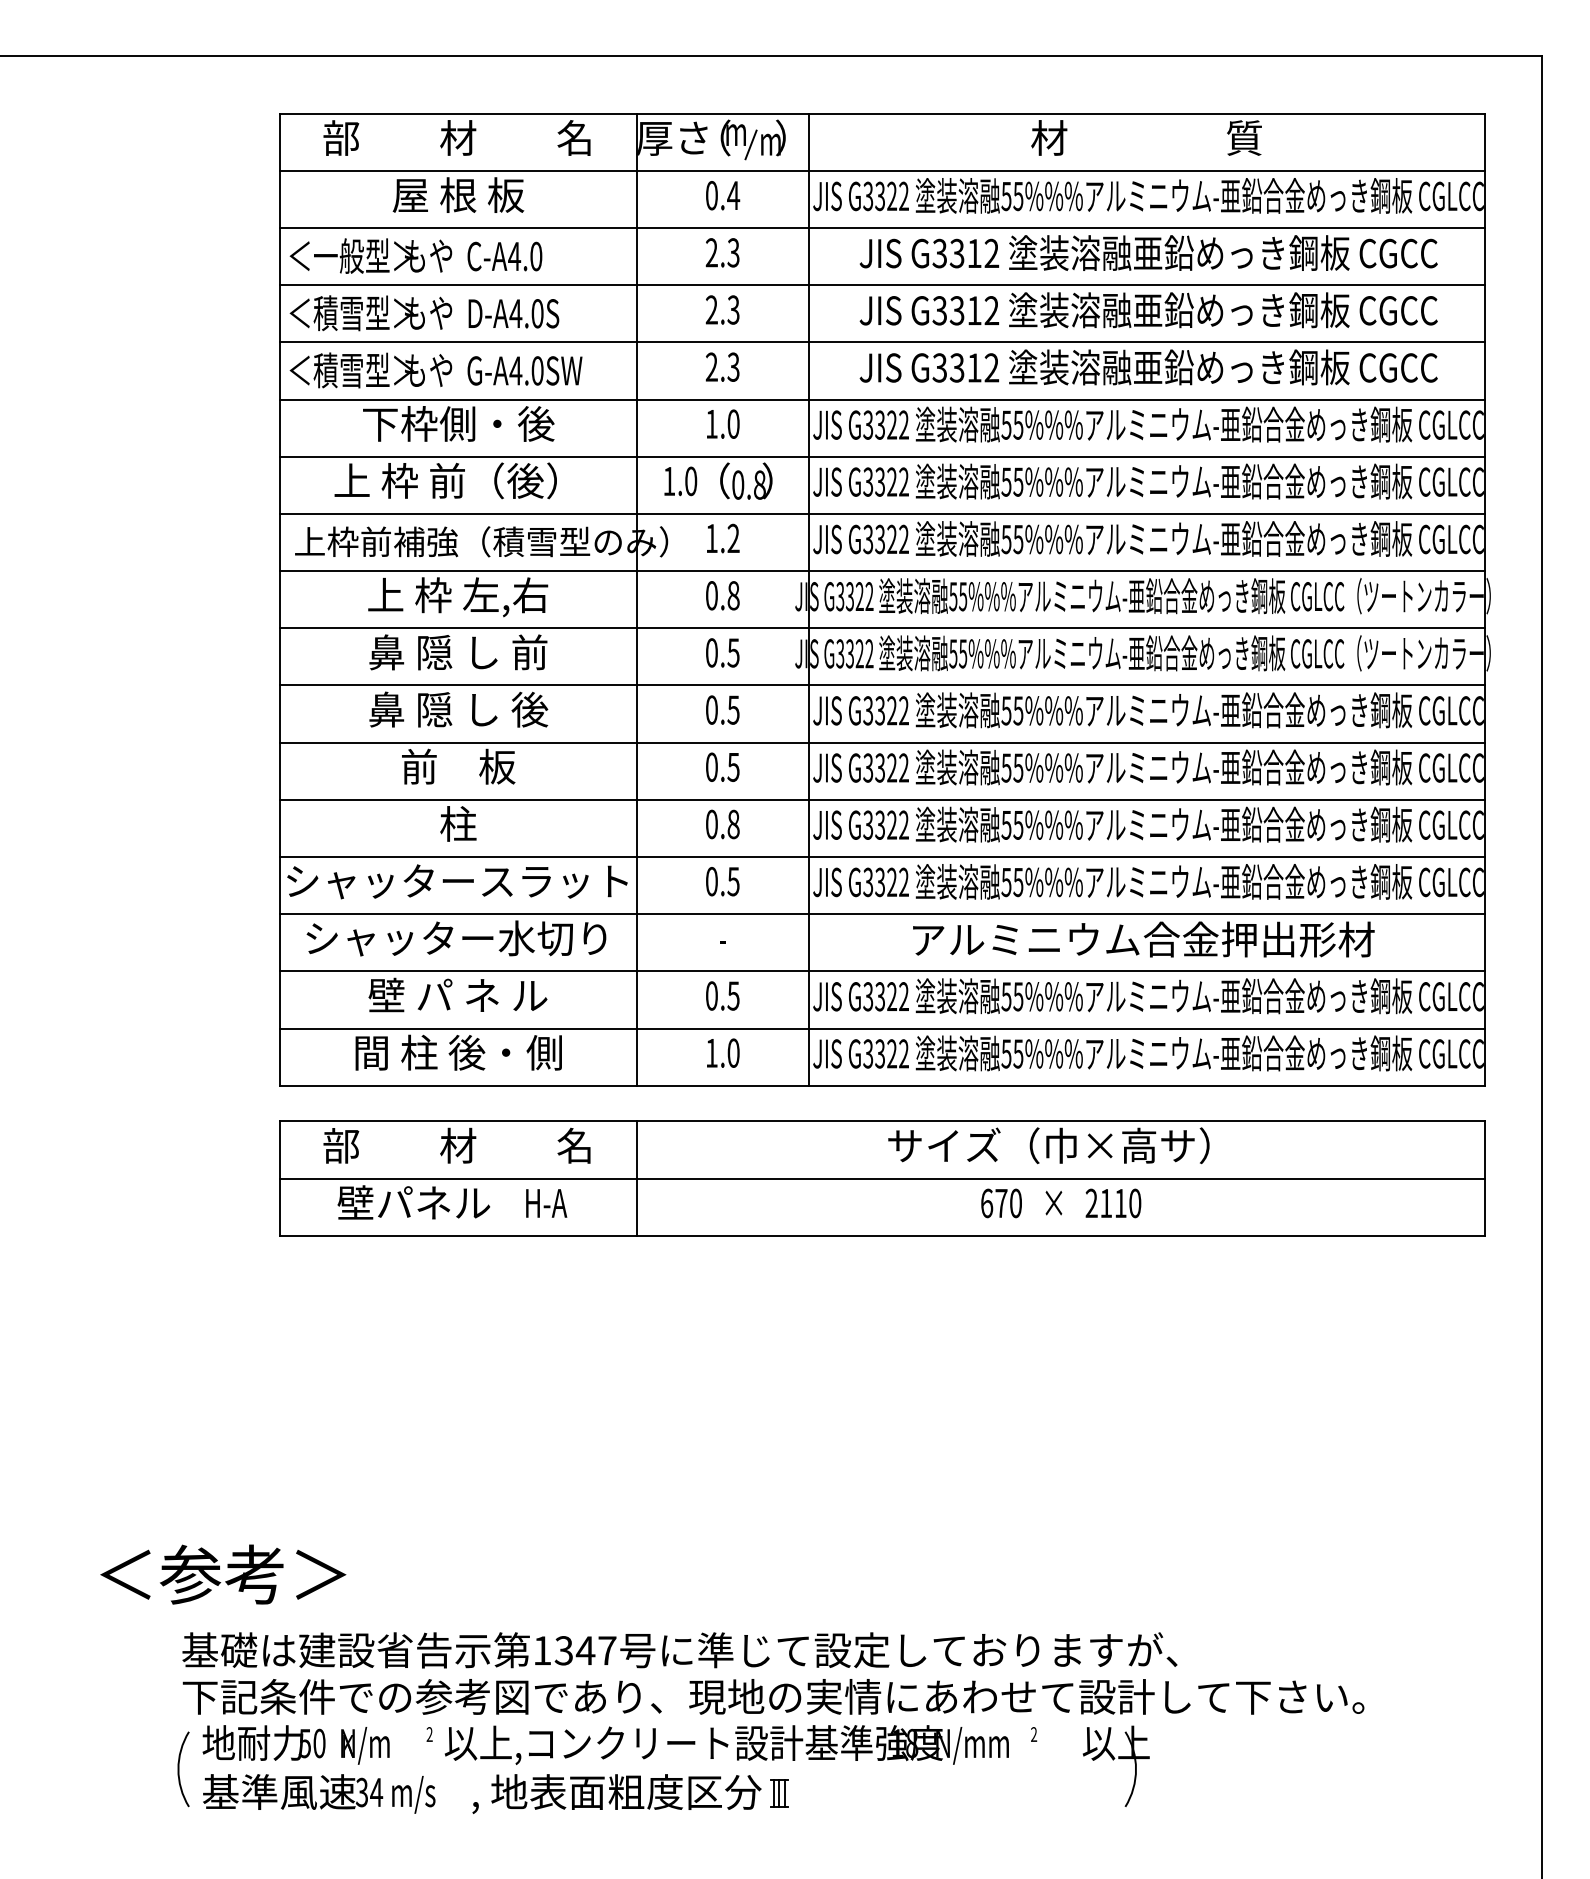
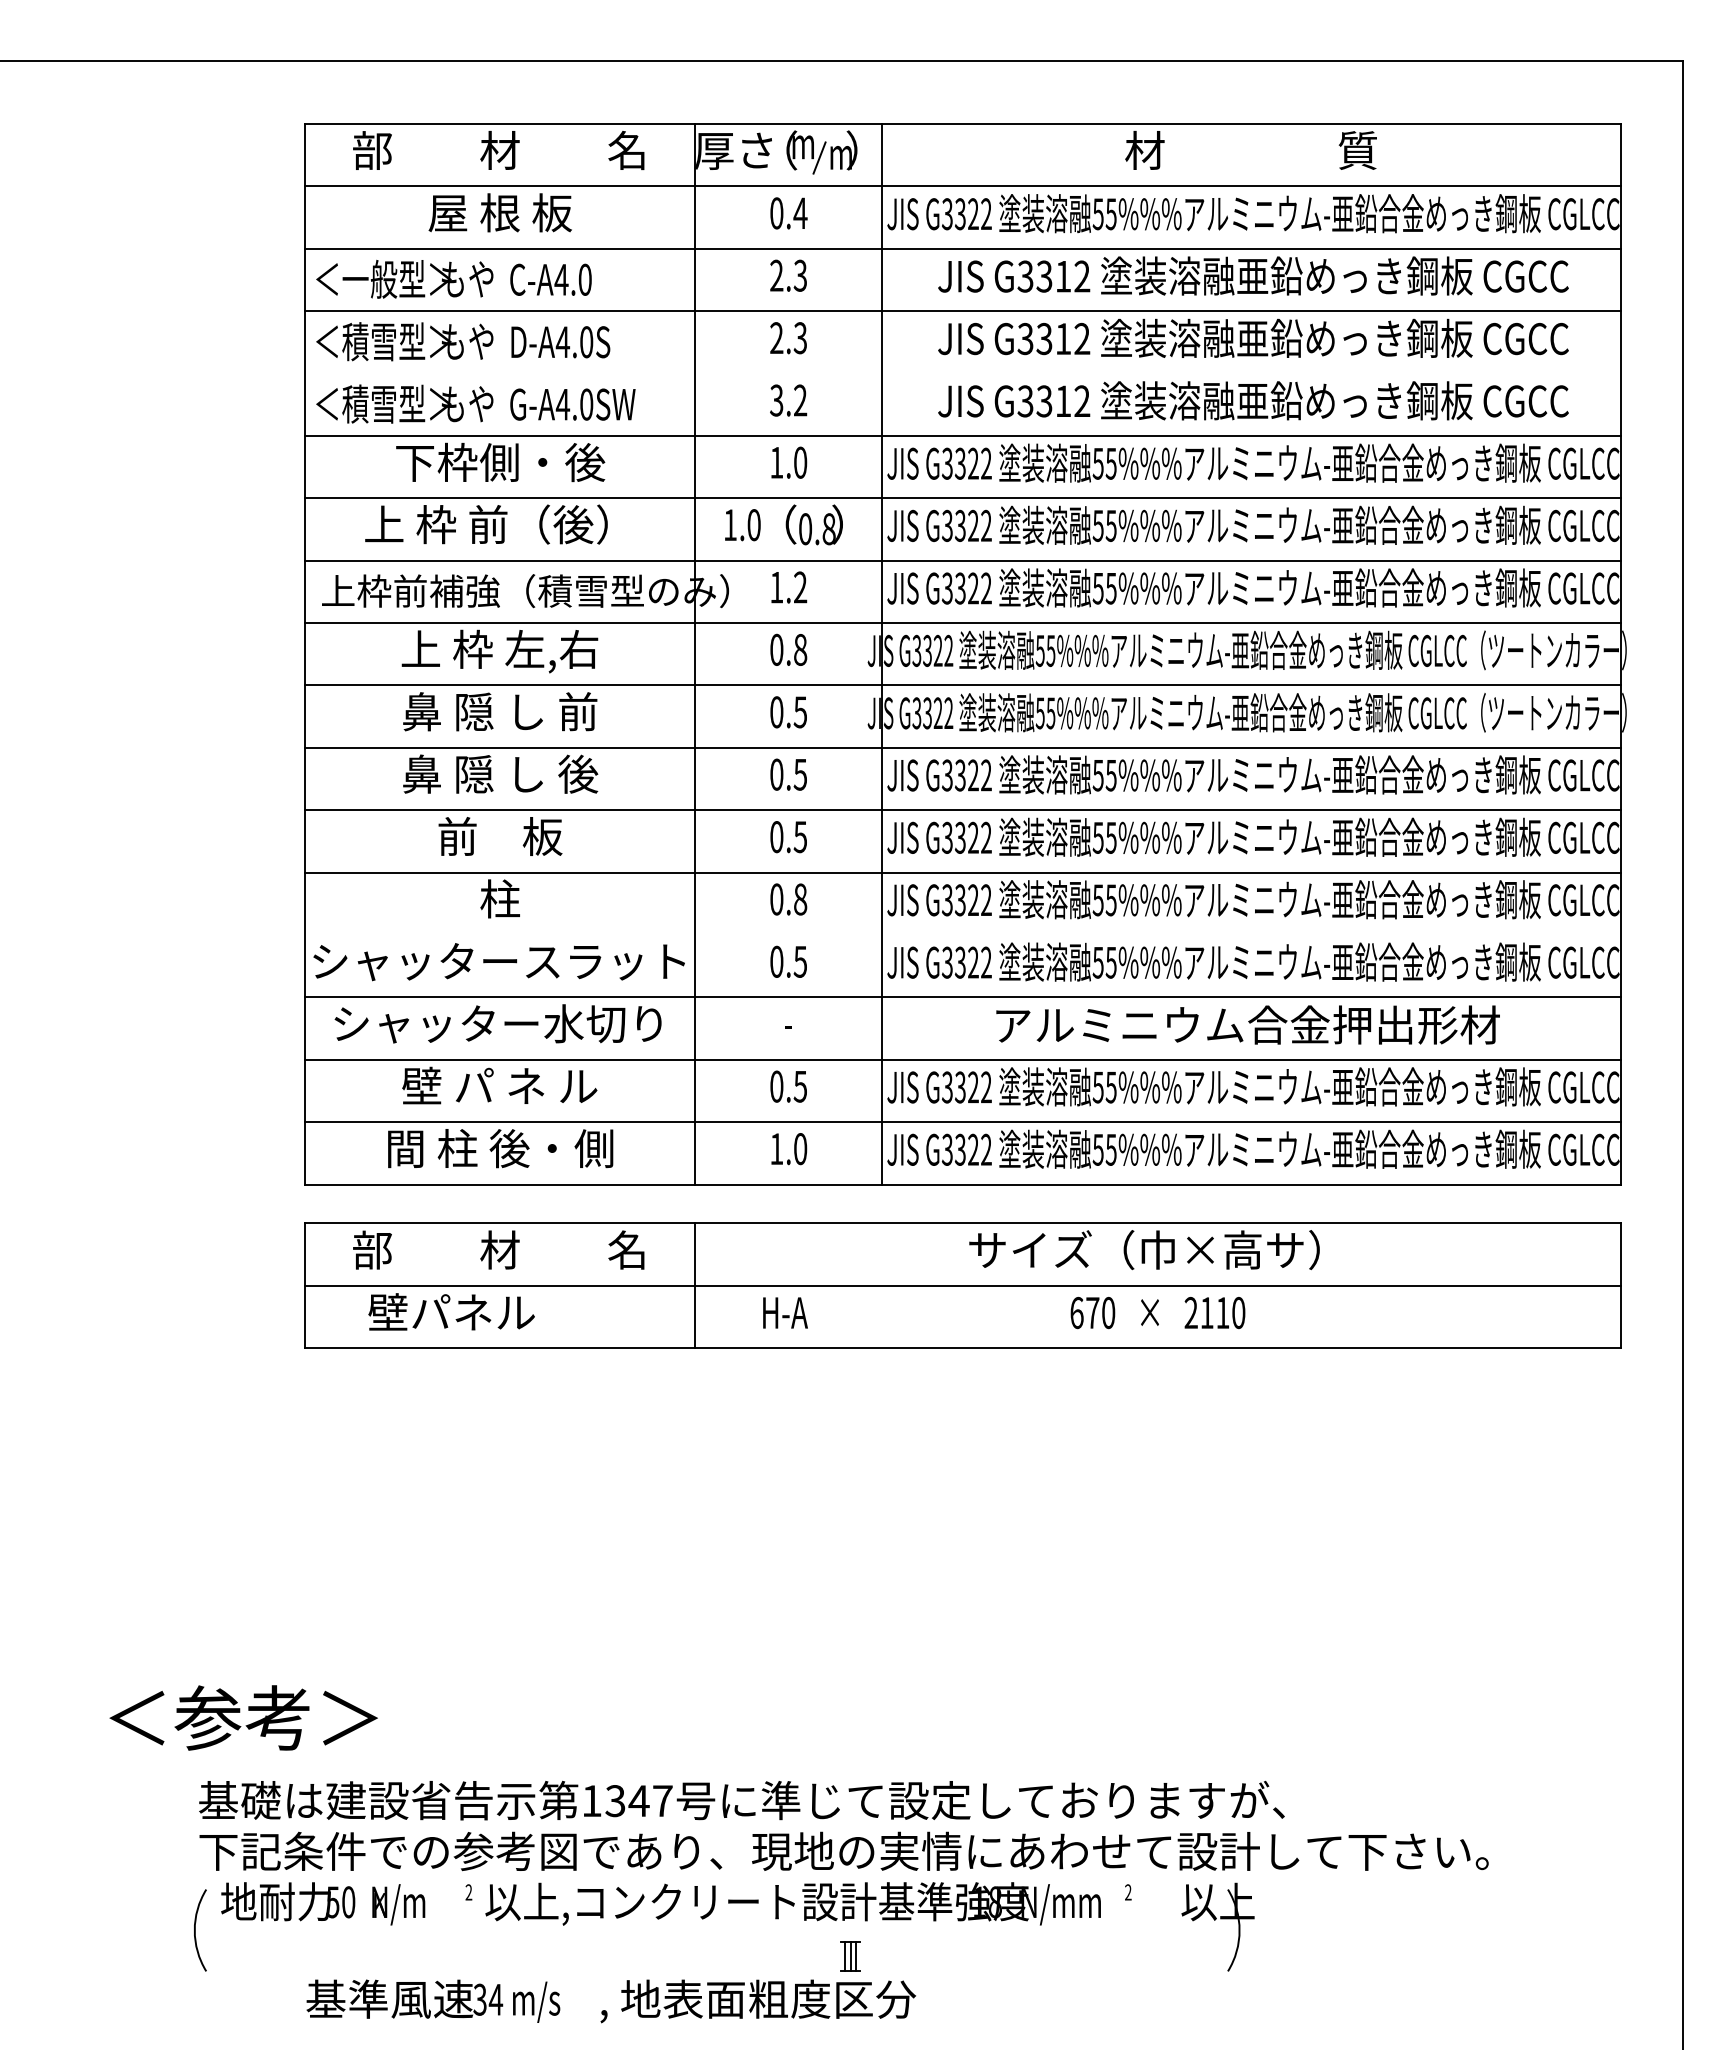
line: (882, 342) -> (962, 373), removed
text: (722, 367) -> (788, 400), 2.3 -> 3.2
line: (882, 856) -> (962, 934), removed
text: (546, 1202) -> (785, 1312), moved
text: (482, 1794) -> (611, 2001), moved

